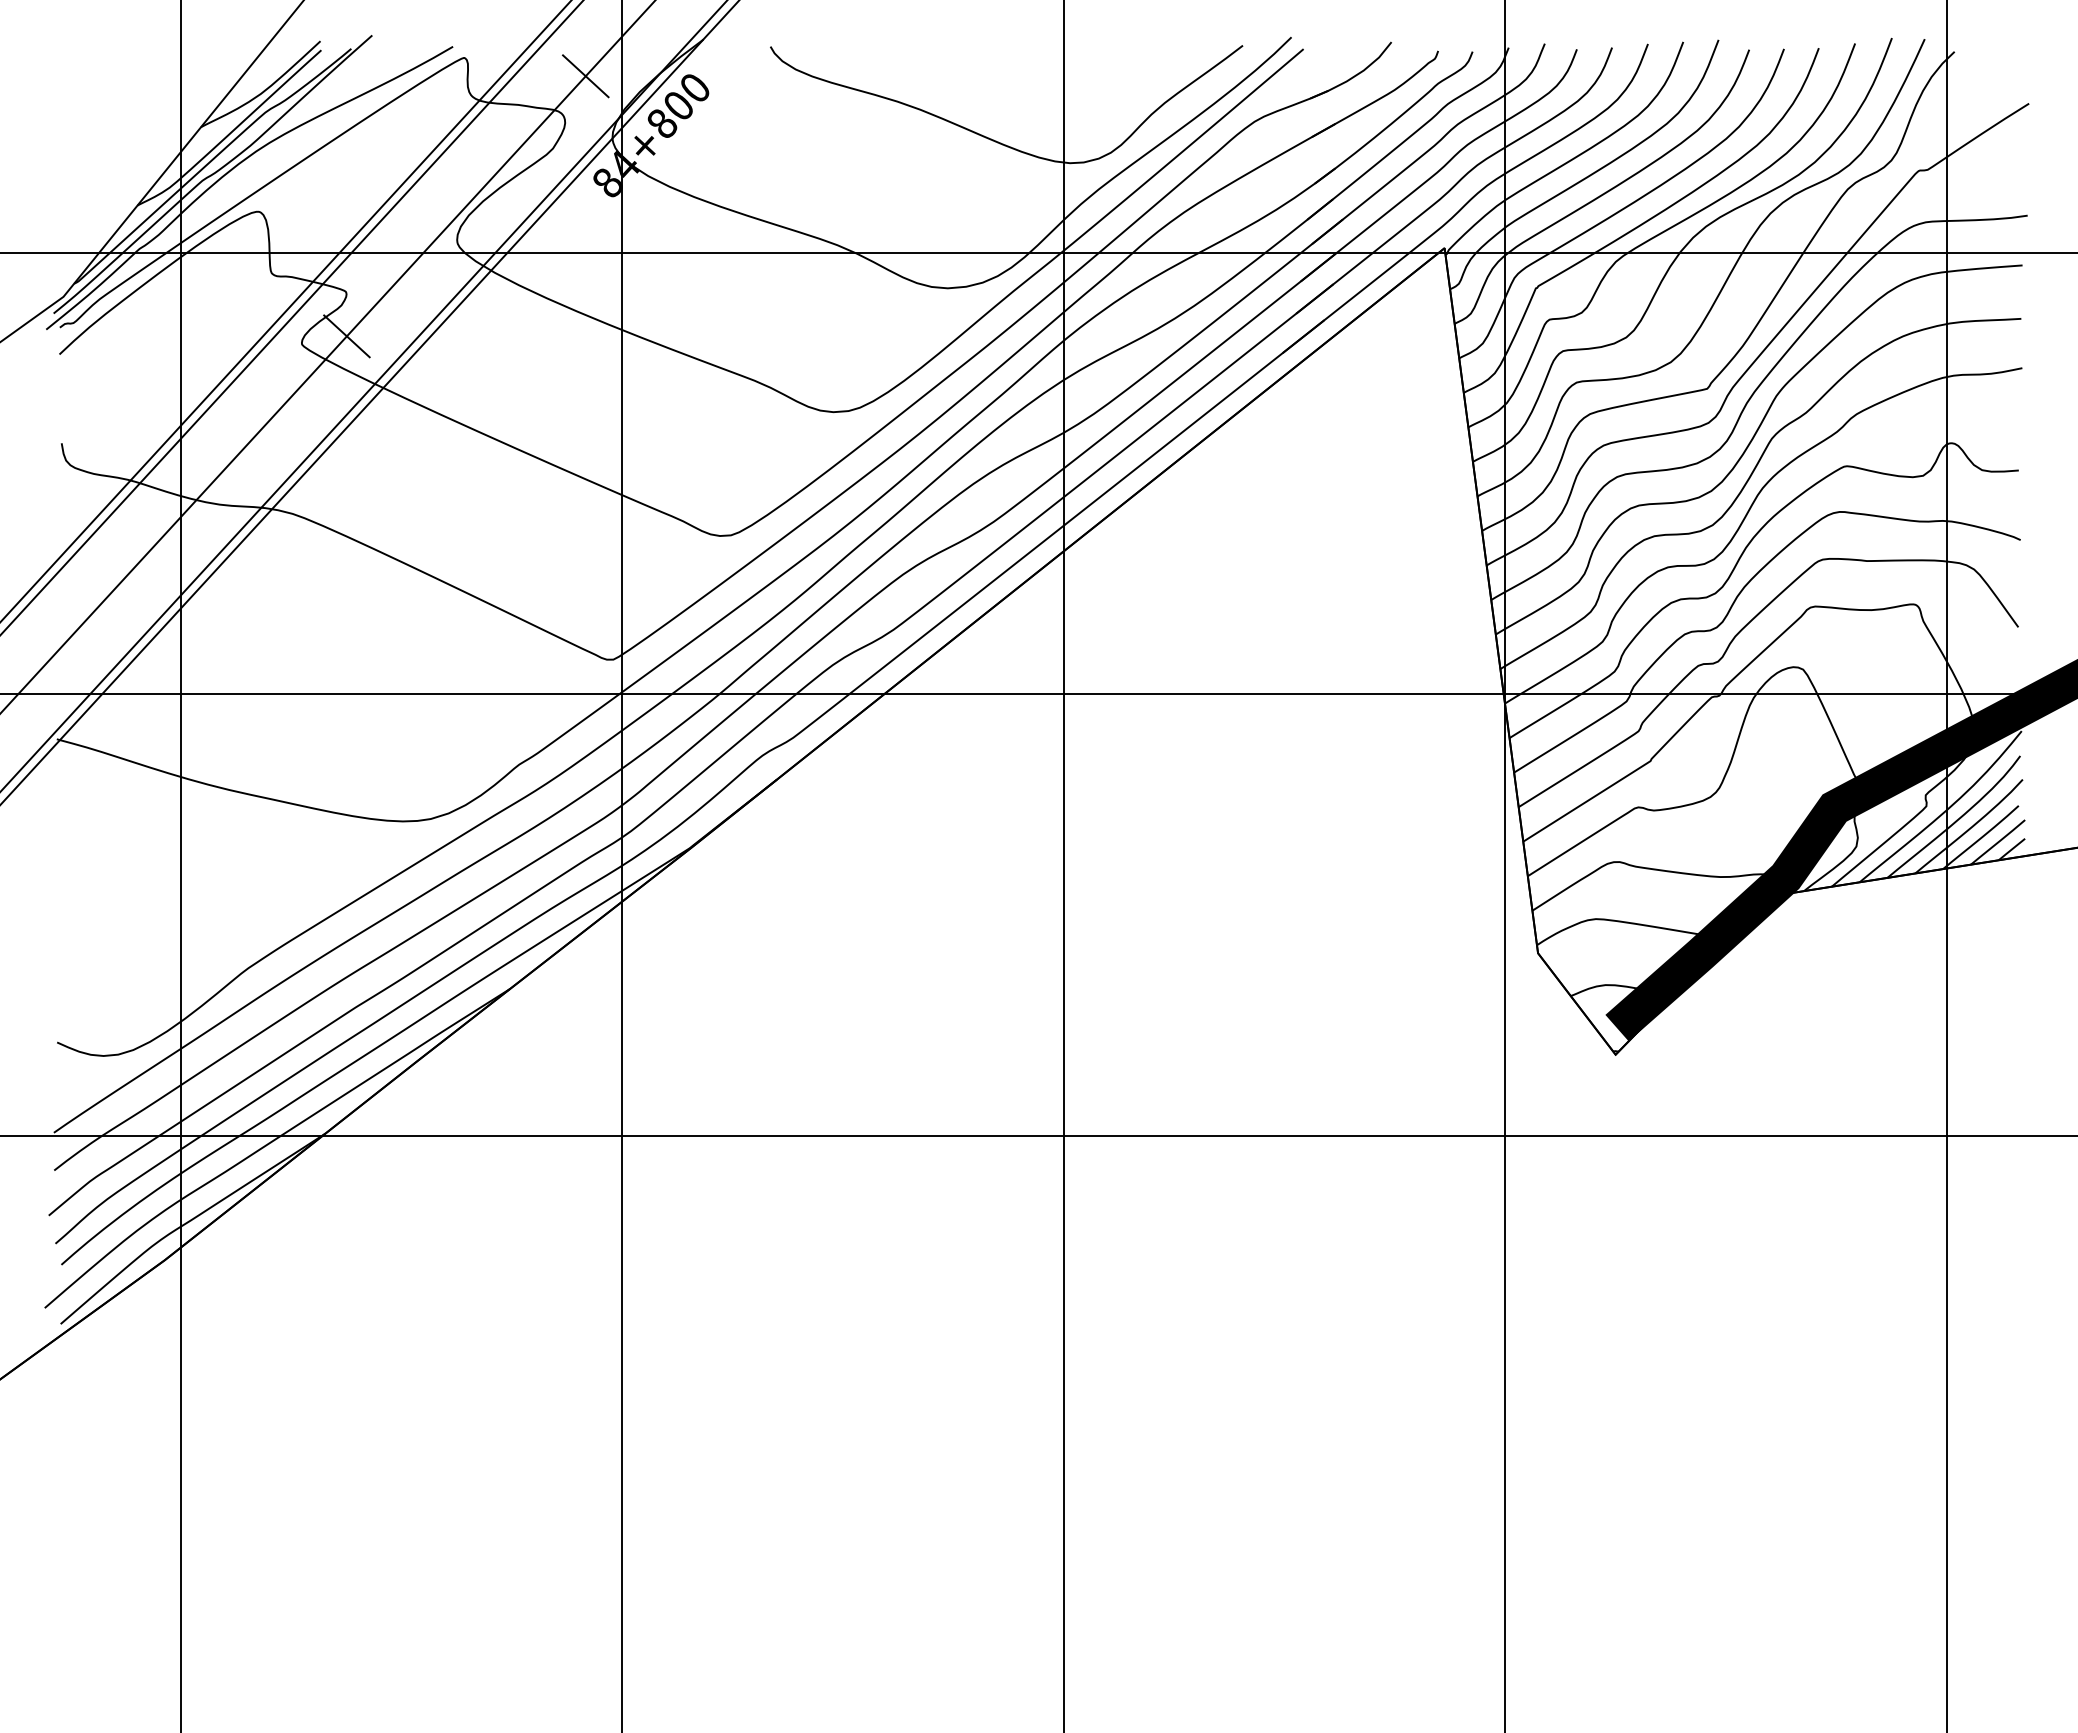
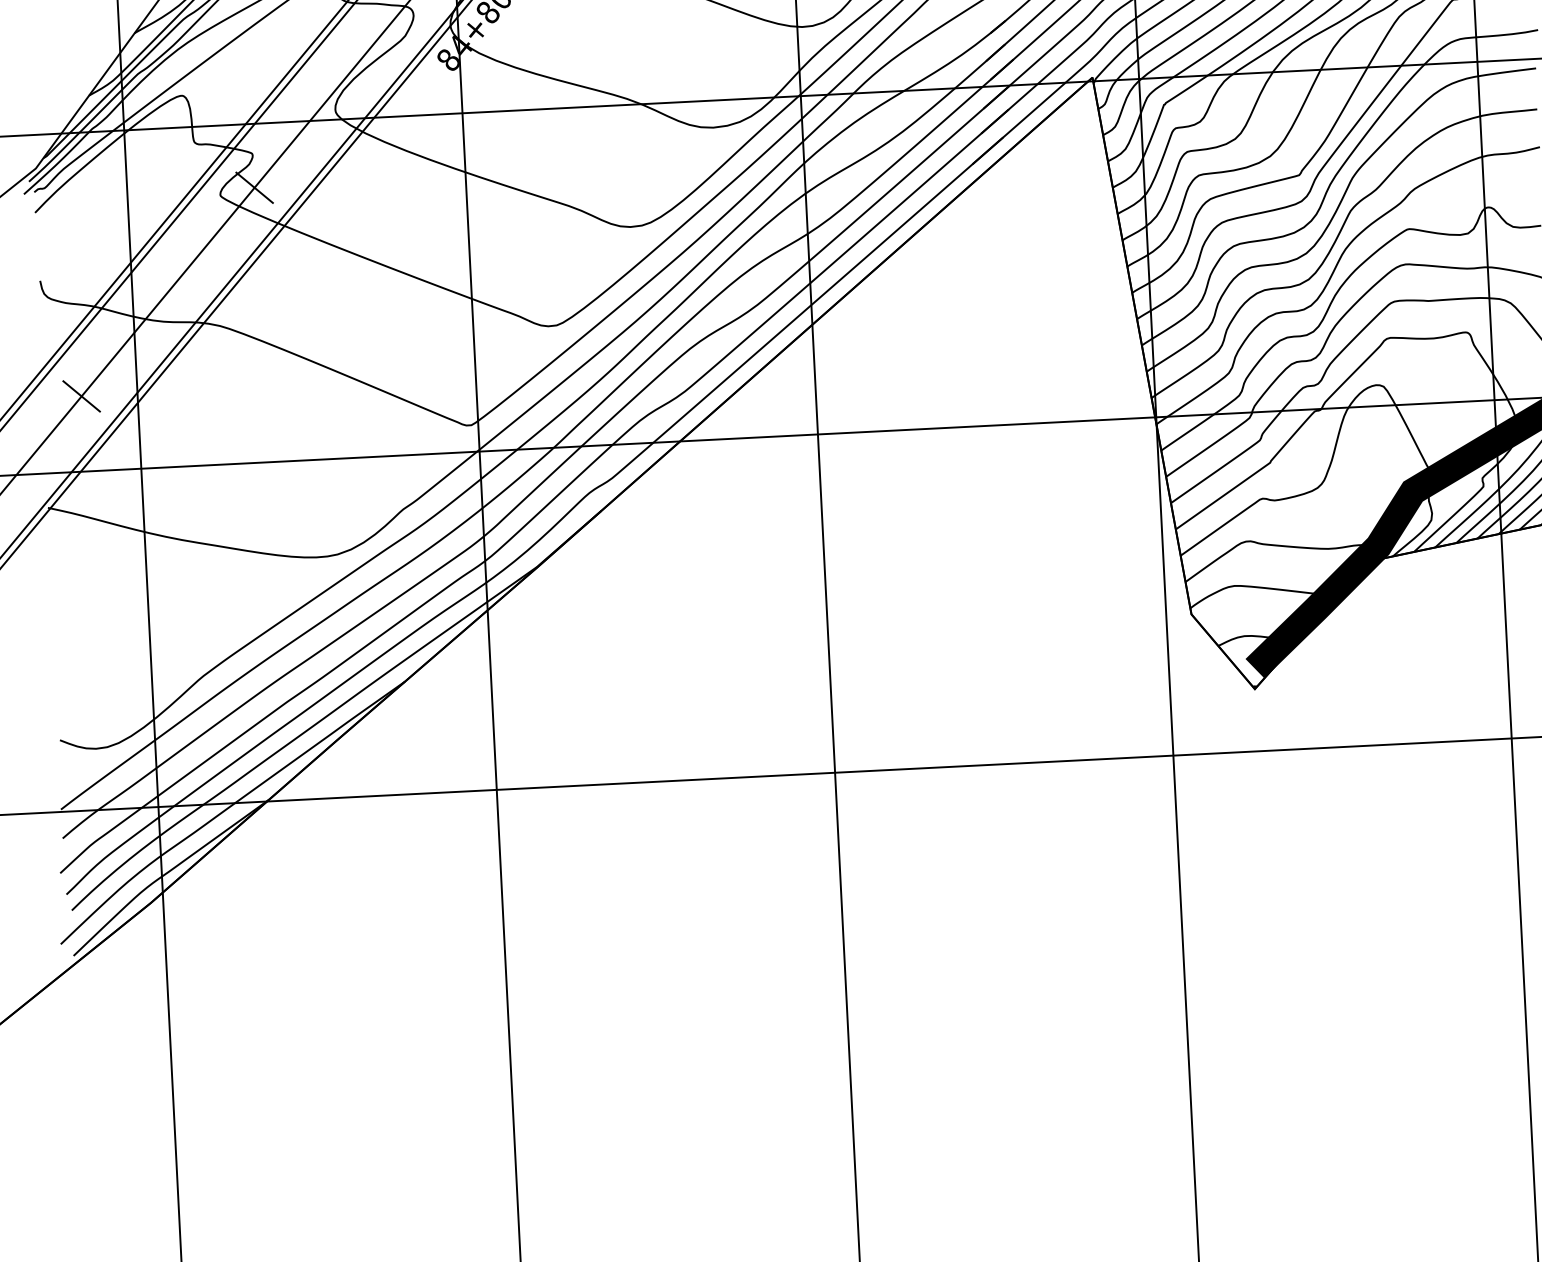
line: (107, 596) -> (81, 396), added

